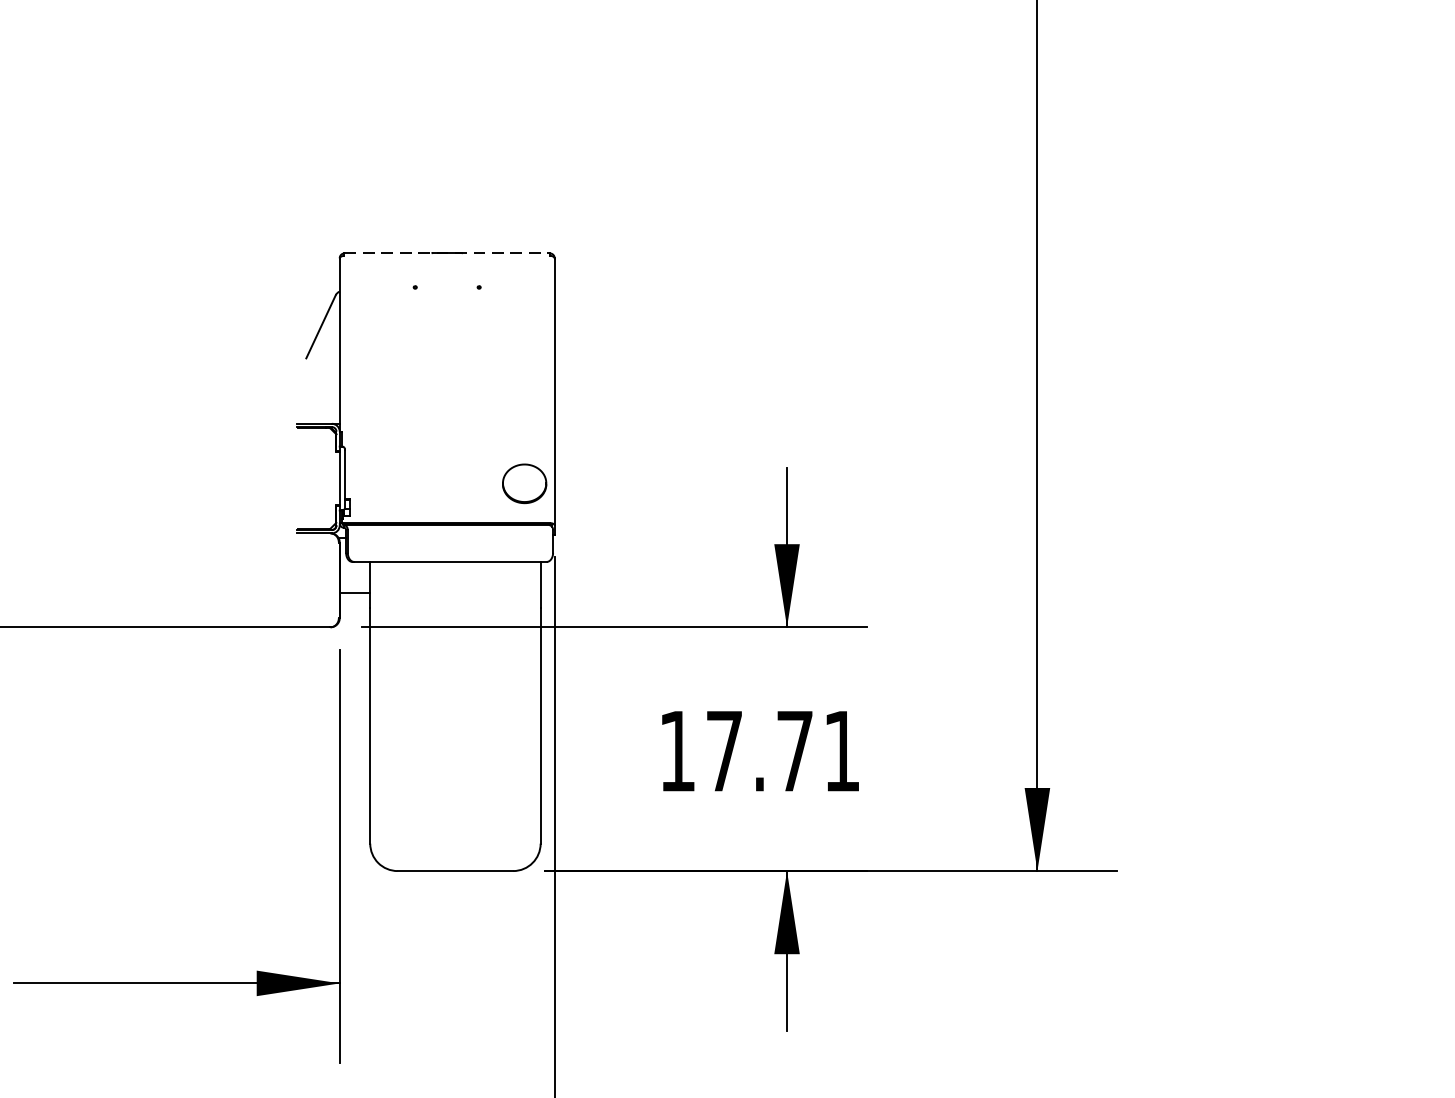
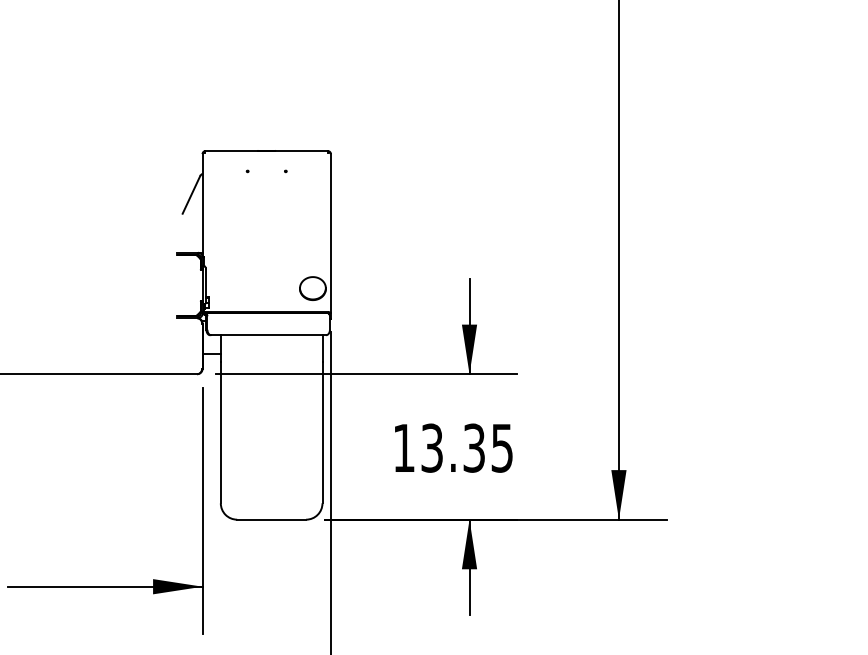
line: (448, 254) -> (267, 151), dashed -> solid
text: (781, 750) -> (466, 447), 17.71 -> 13.35

